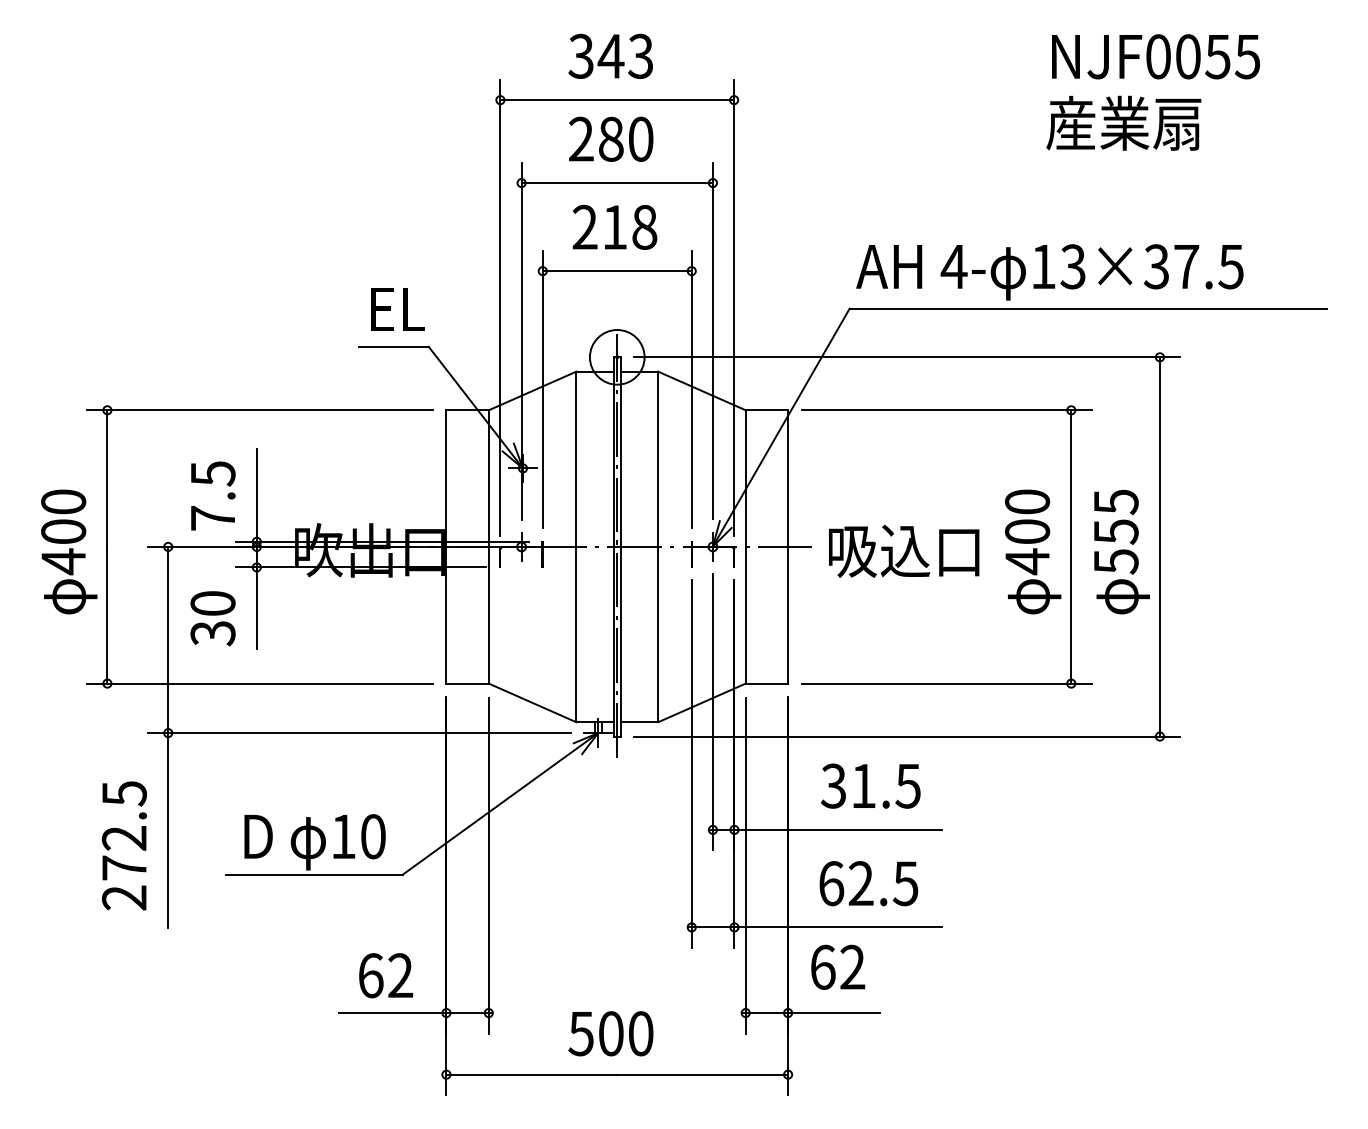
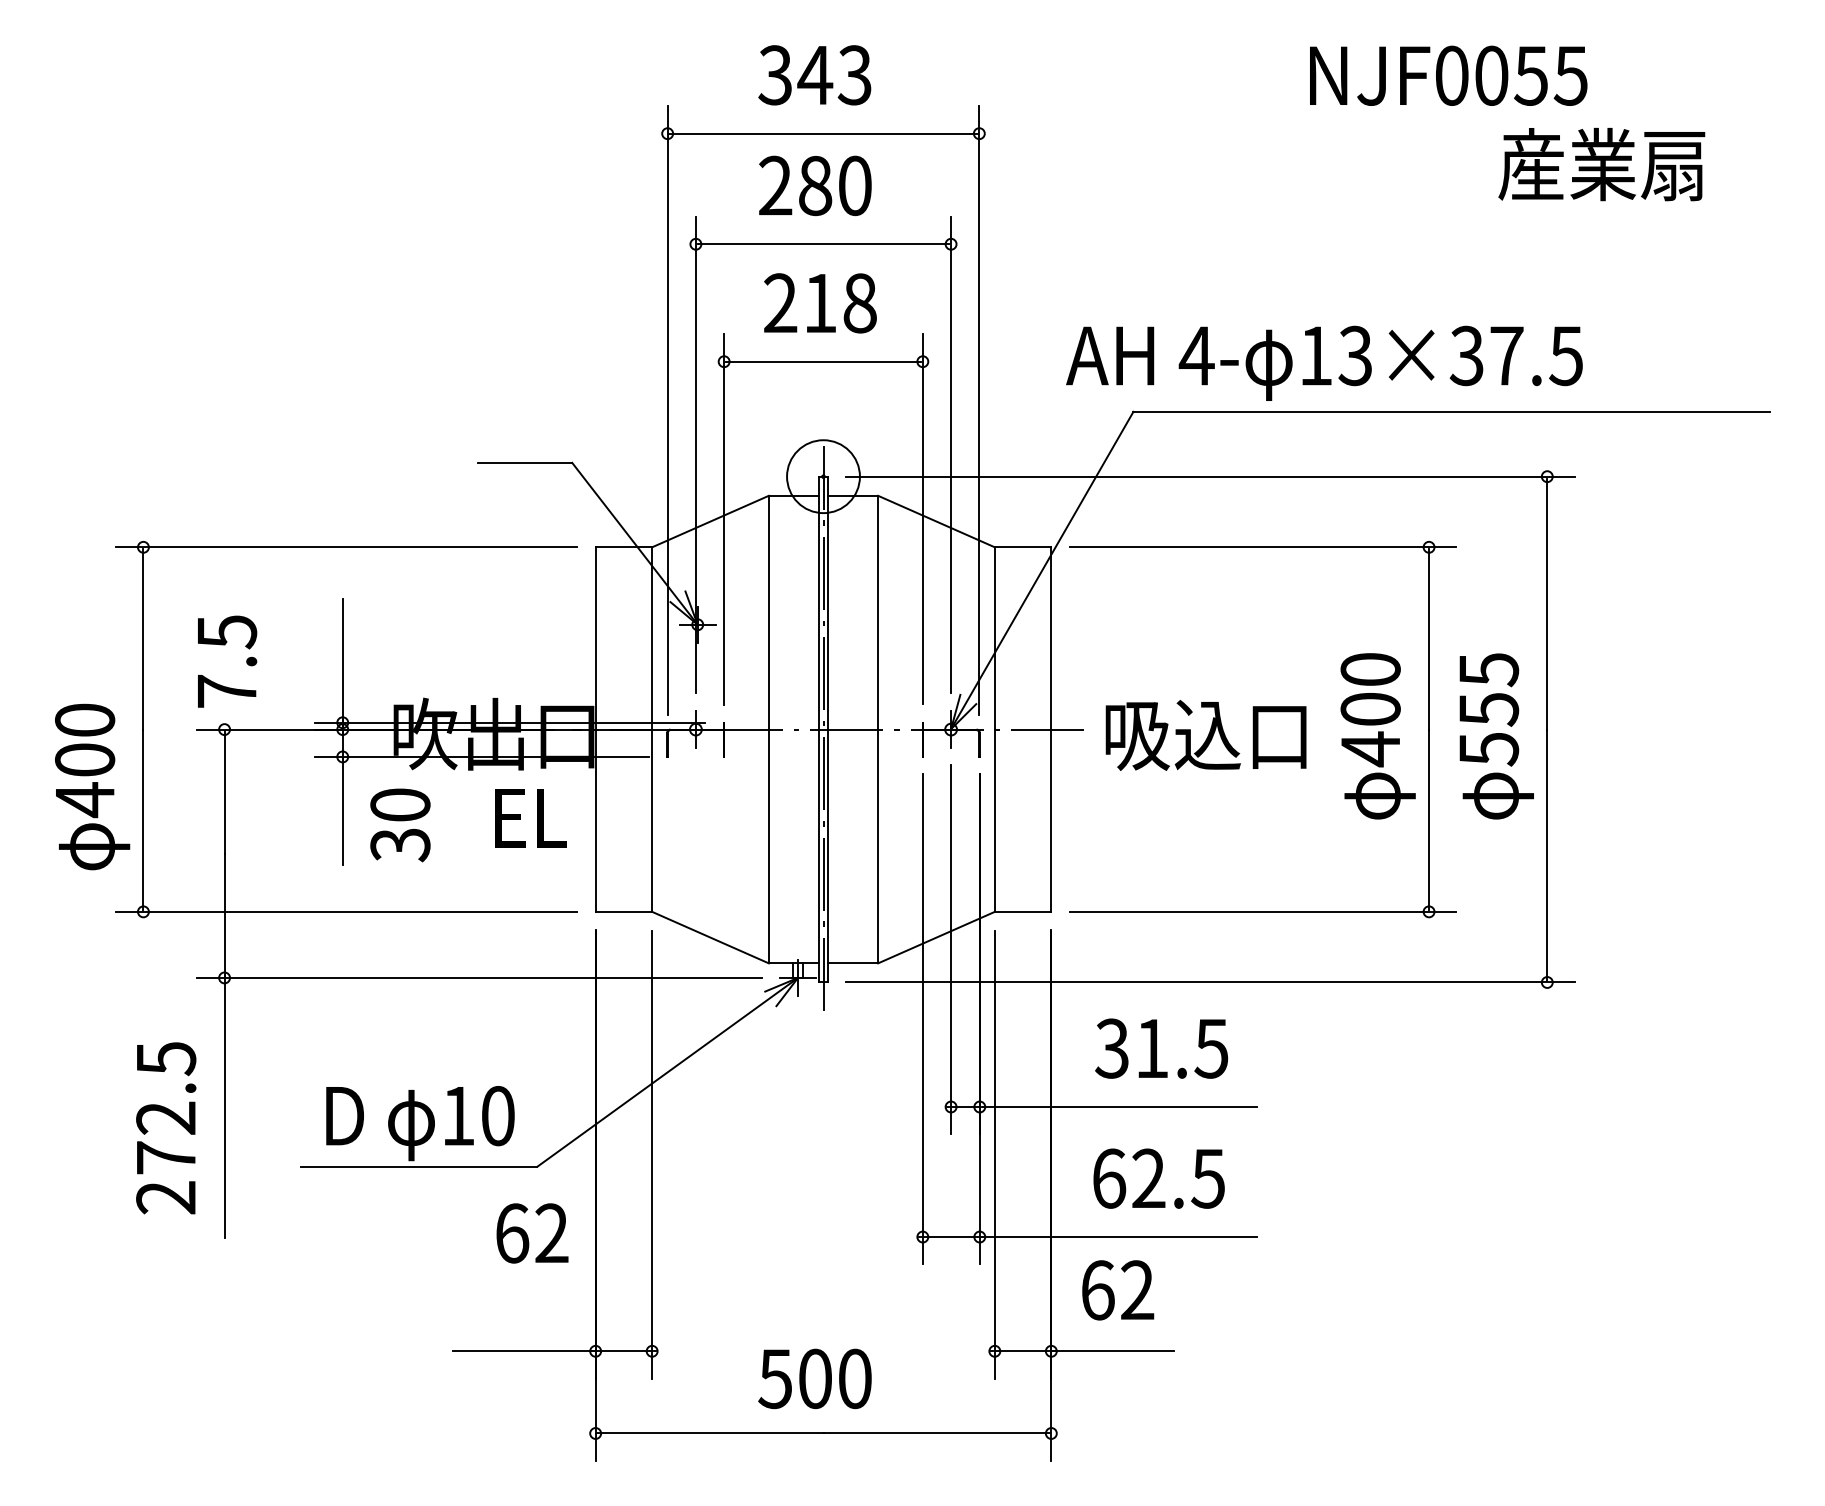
text: (1155, 56) -> (1448, 75), moved
text: (1123, 122) -> (1601, 163), moved
text: (1049, 272) -> (1323, 363), moved
text: (397, 309) -> (530, 818), moved
text: (213, 495) -> (227, 660), moved
text: (69, 551) -> (92, 786), moved
text: (212, 618) -> (399, 825), moved
text: (385, 975) -> (531, 1233), moved

